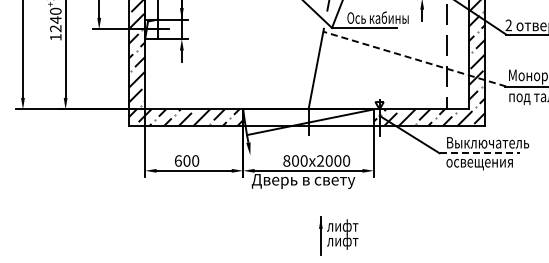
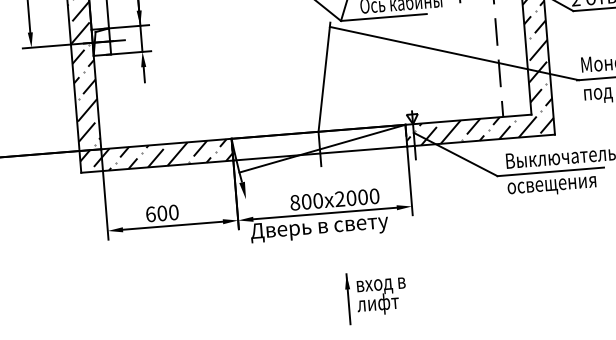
line: (414, 58) -> (453, 52), dashed -> solid
line: (480, 153) -> (551, 172), dashed -> solid
text: (345, 226) -> (380, 283), лифт -> вход в

